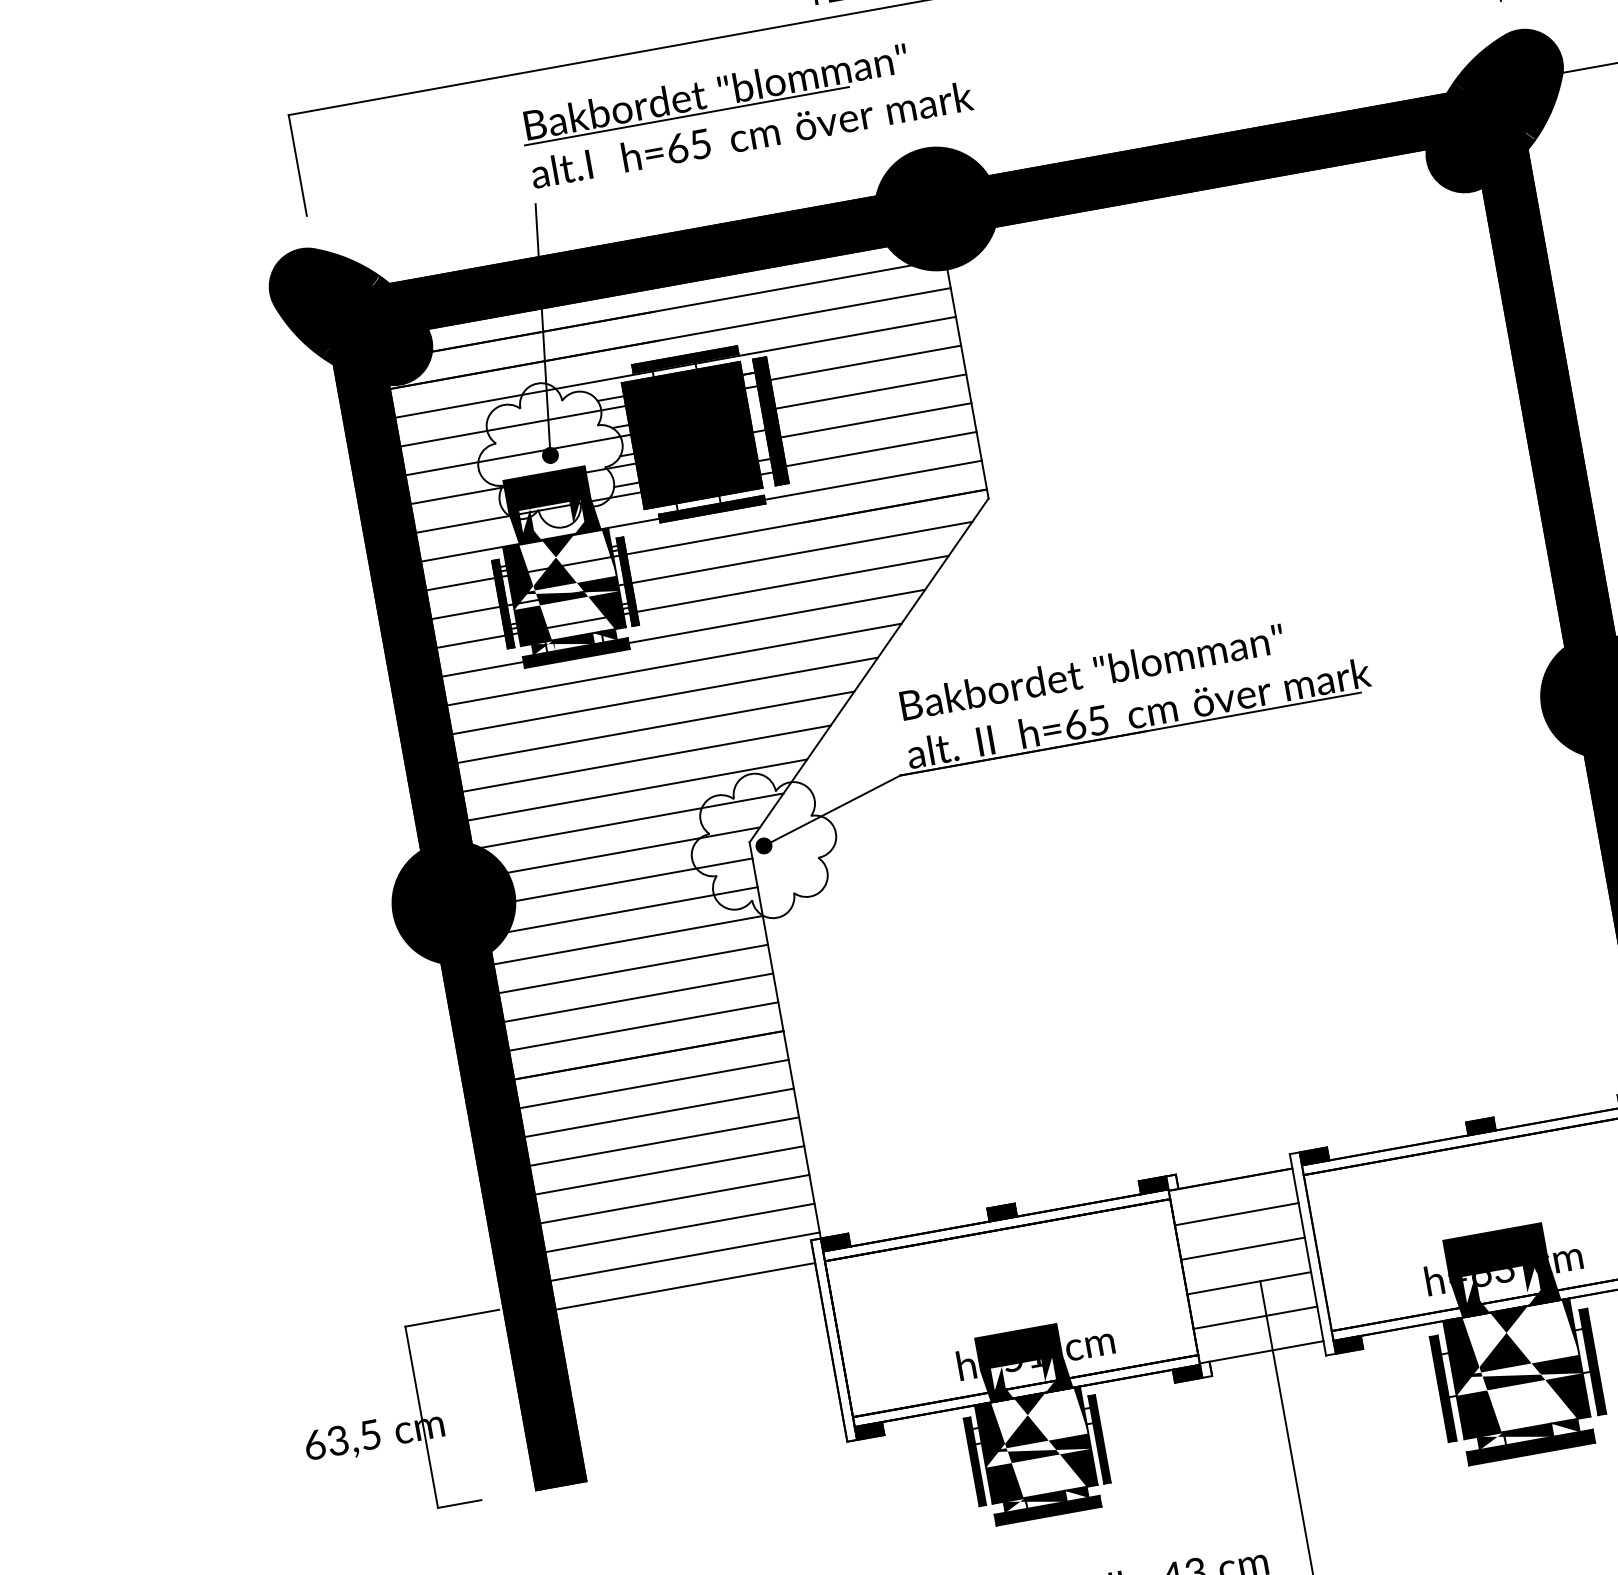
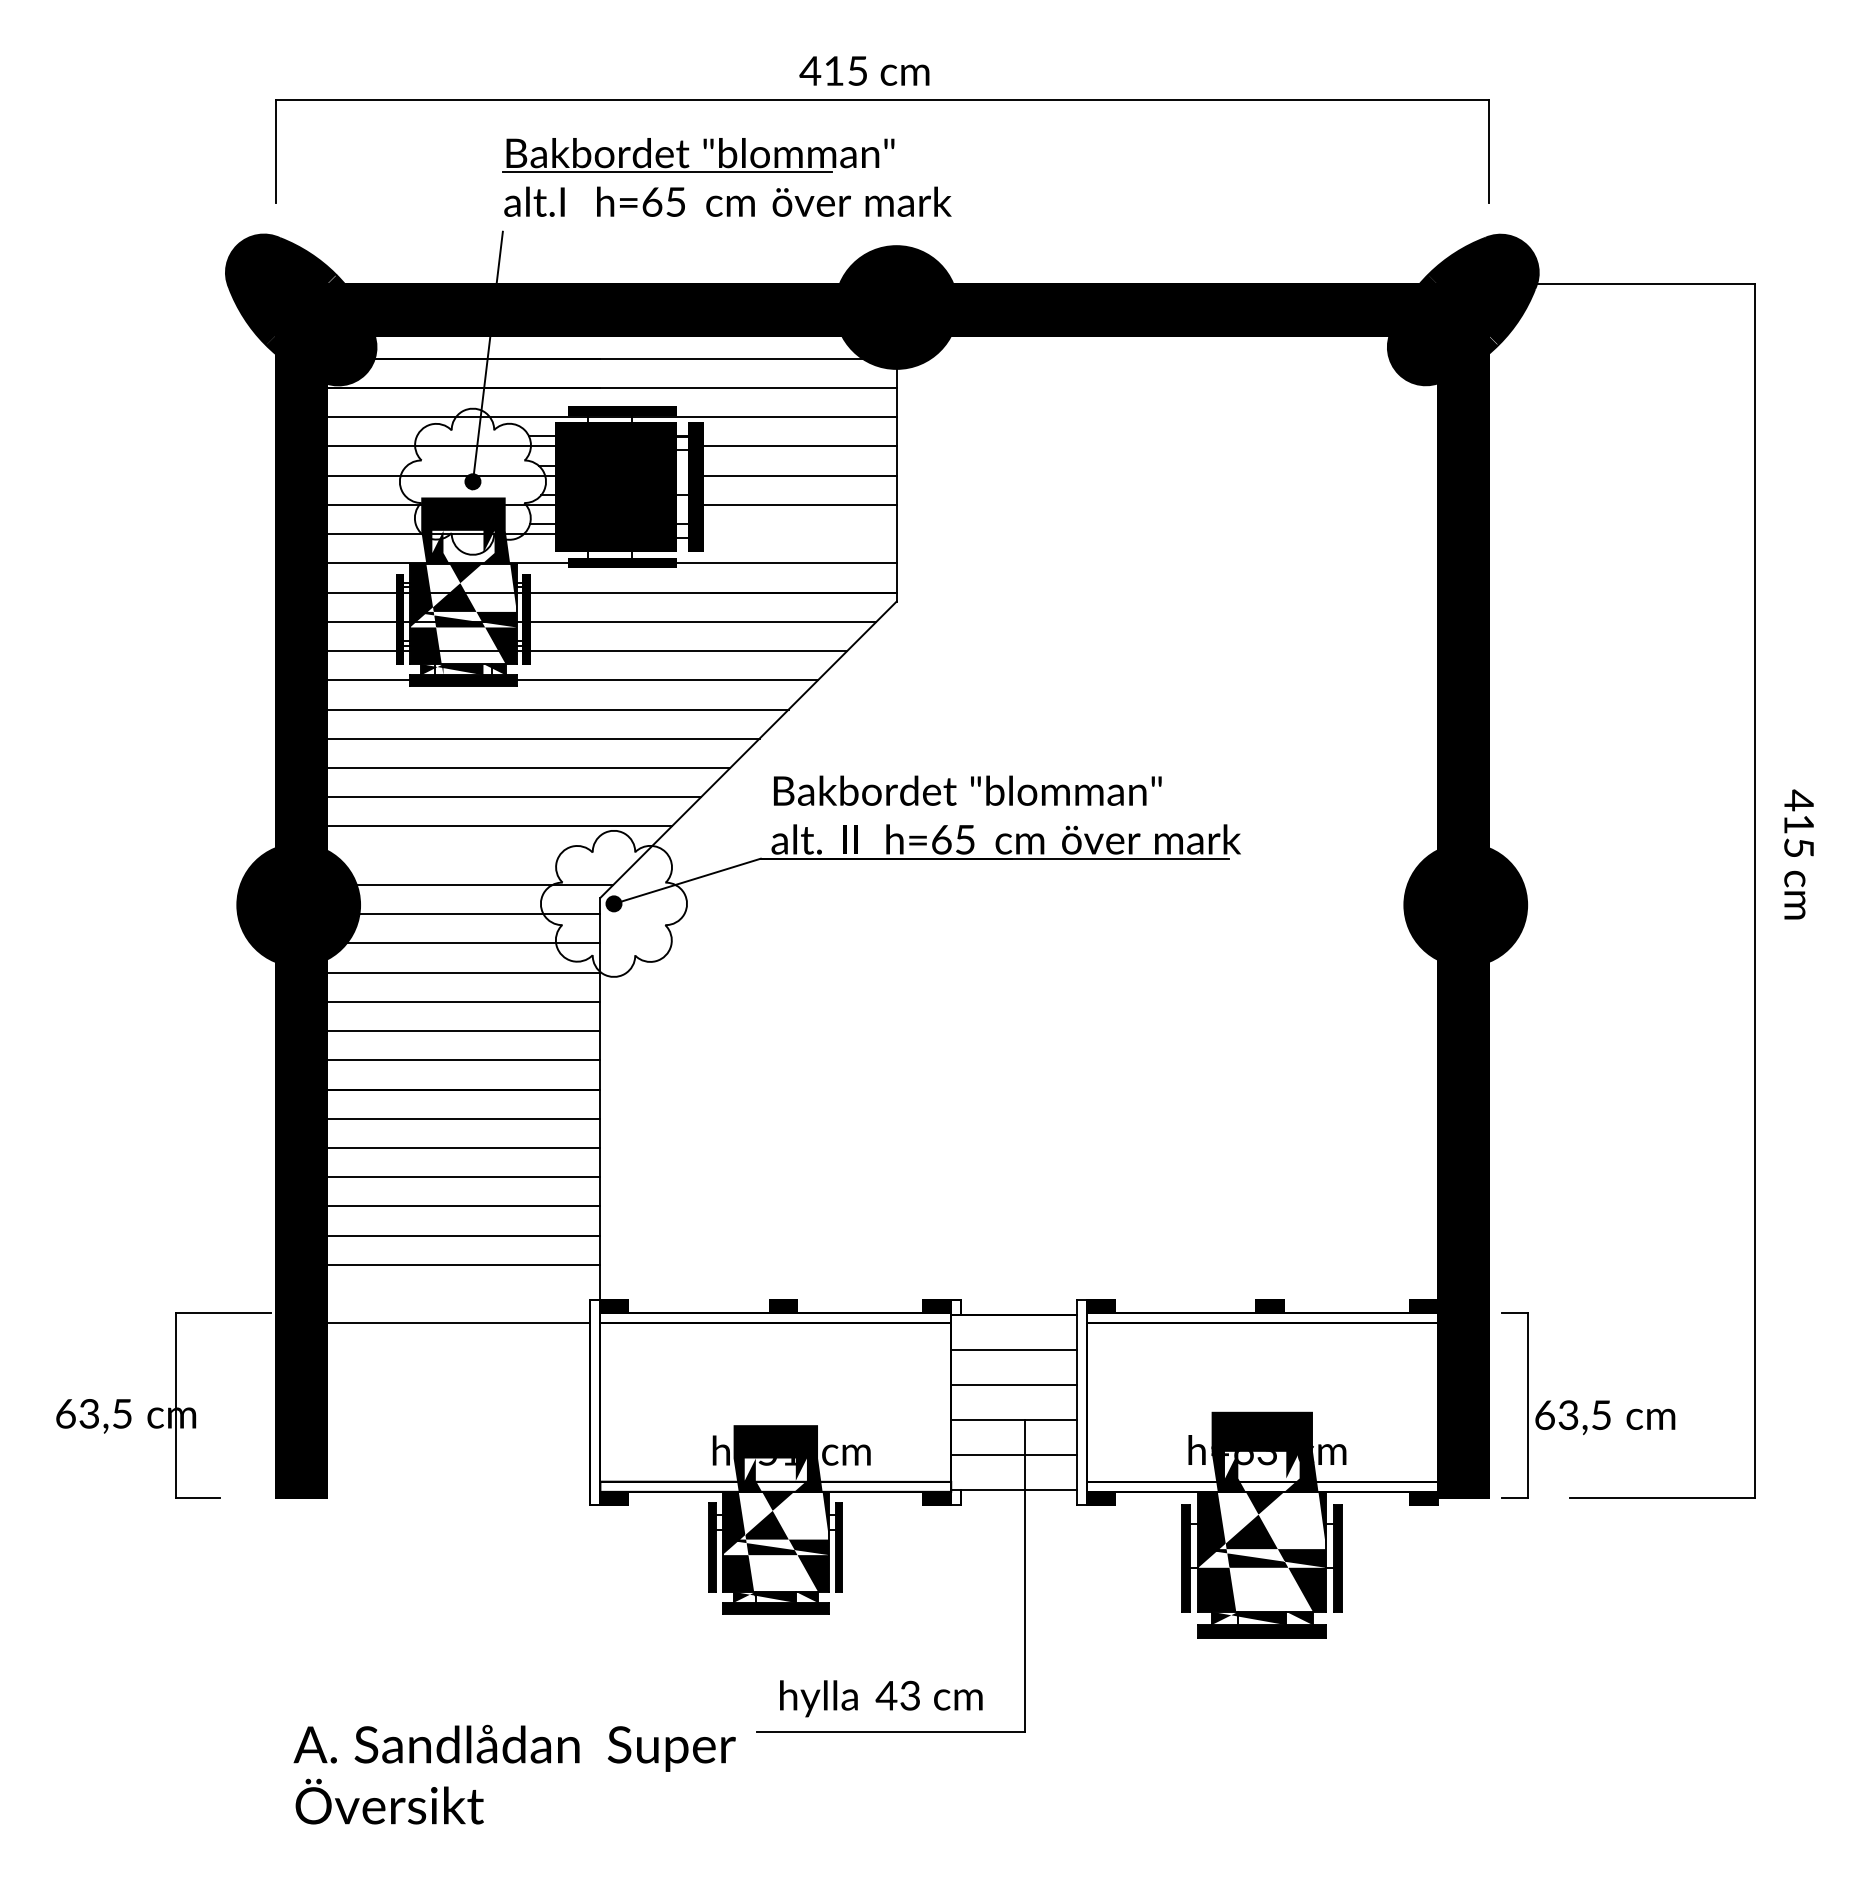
line: (881, 449) -> (799, 534), removed
line: (621, 822) -> (477, 855), removed
line: (678, 1258) -> (456, 1294), removed

